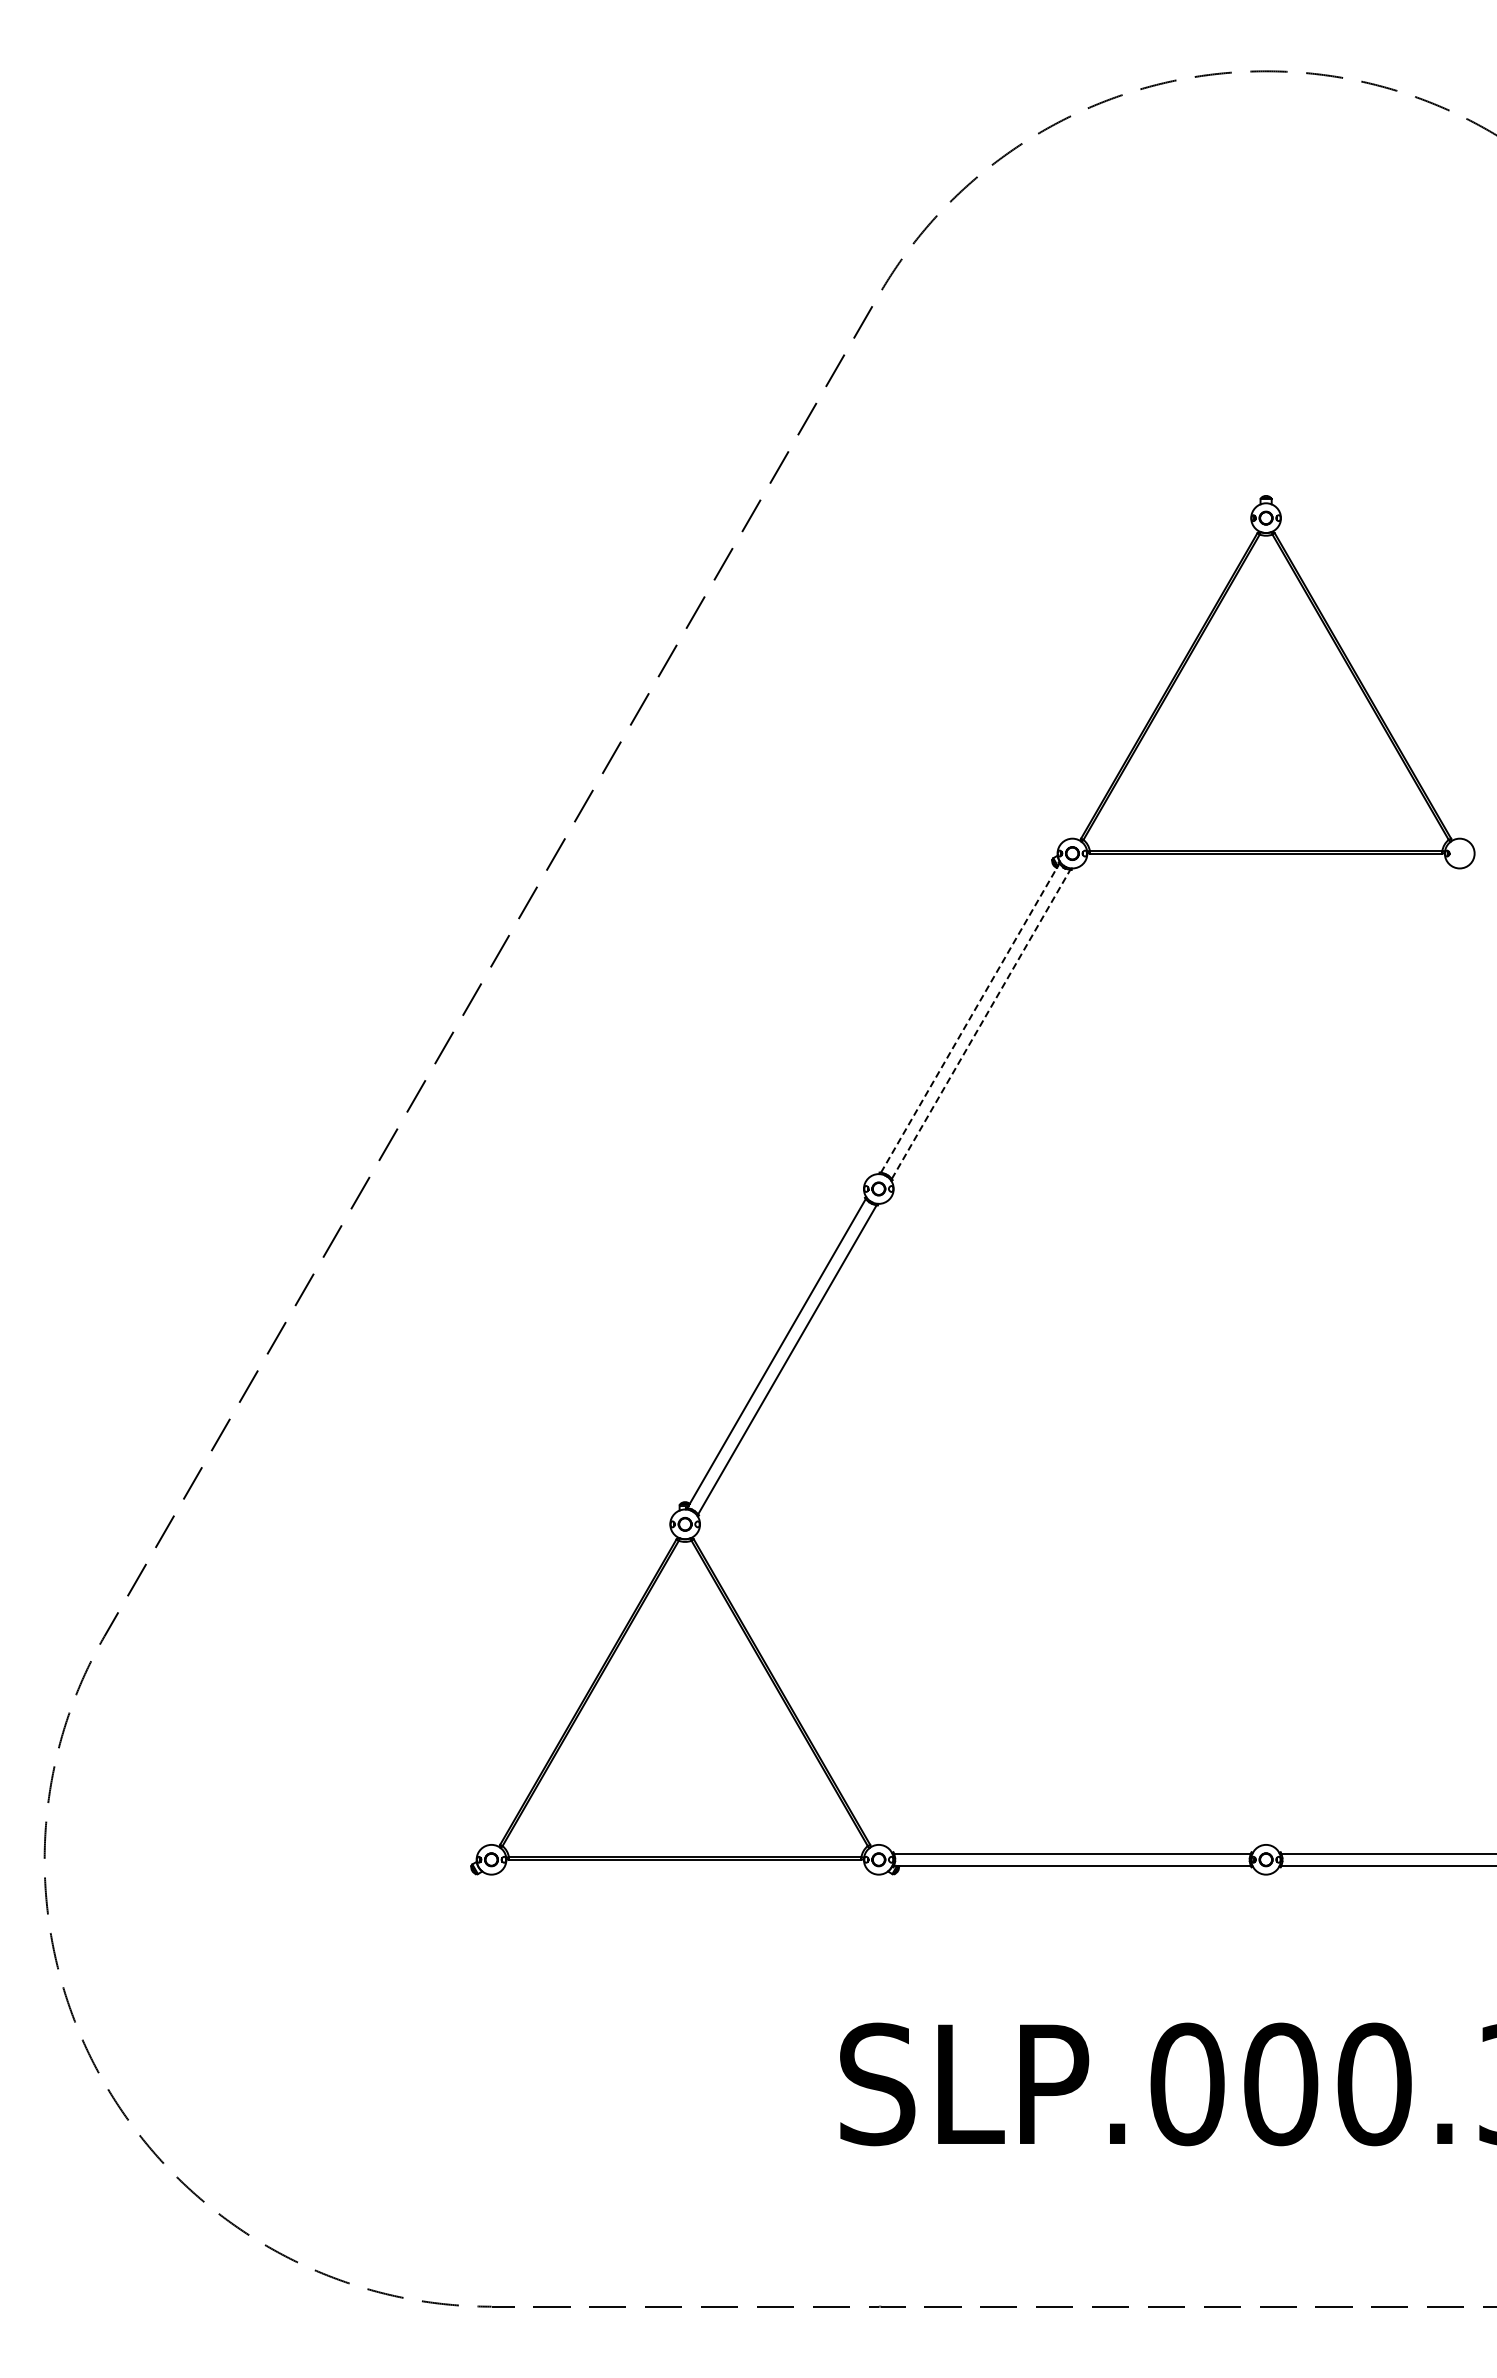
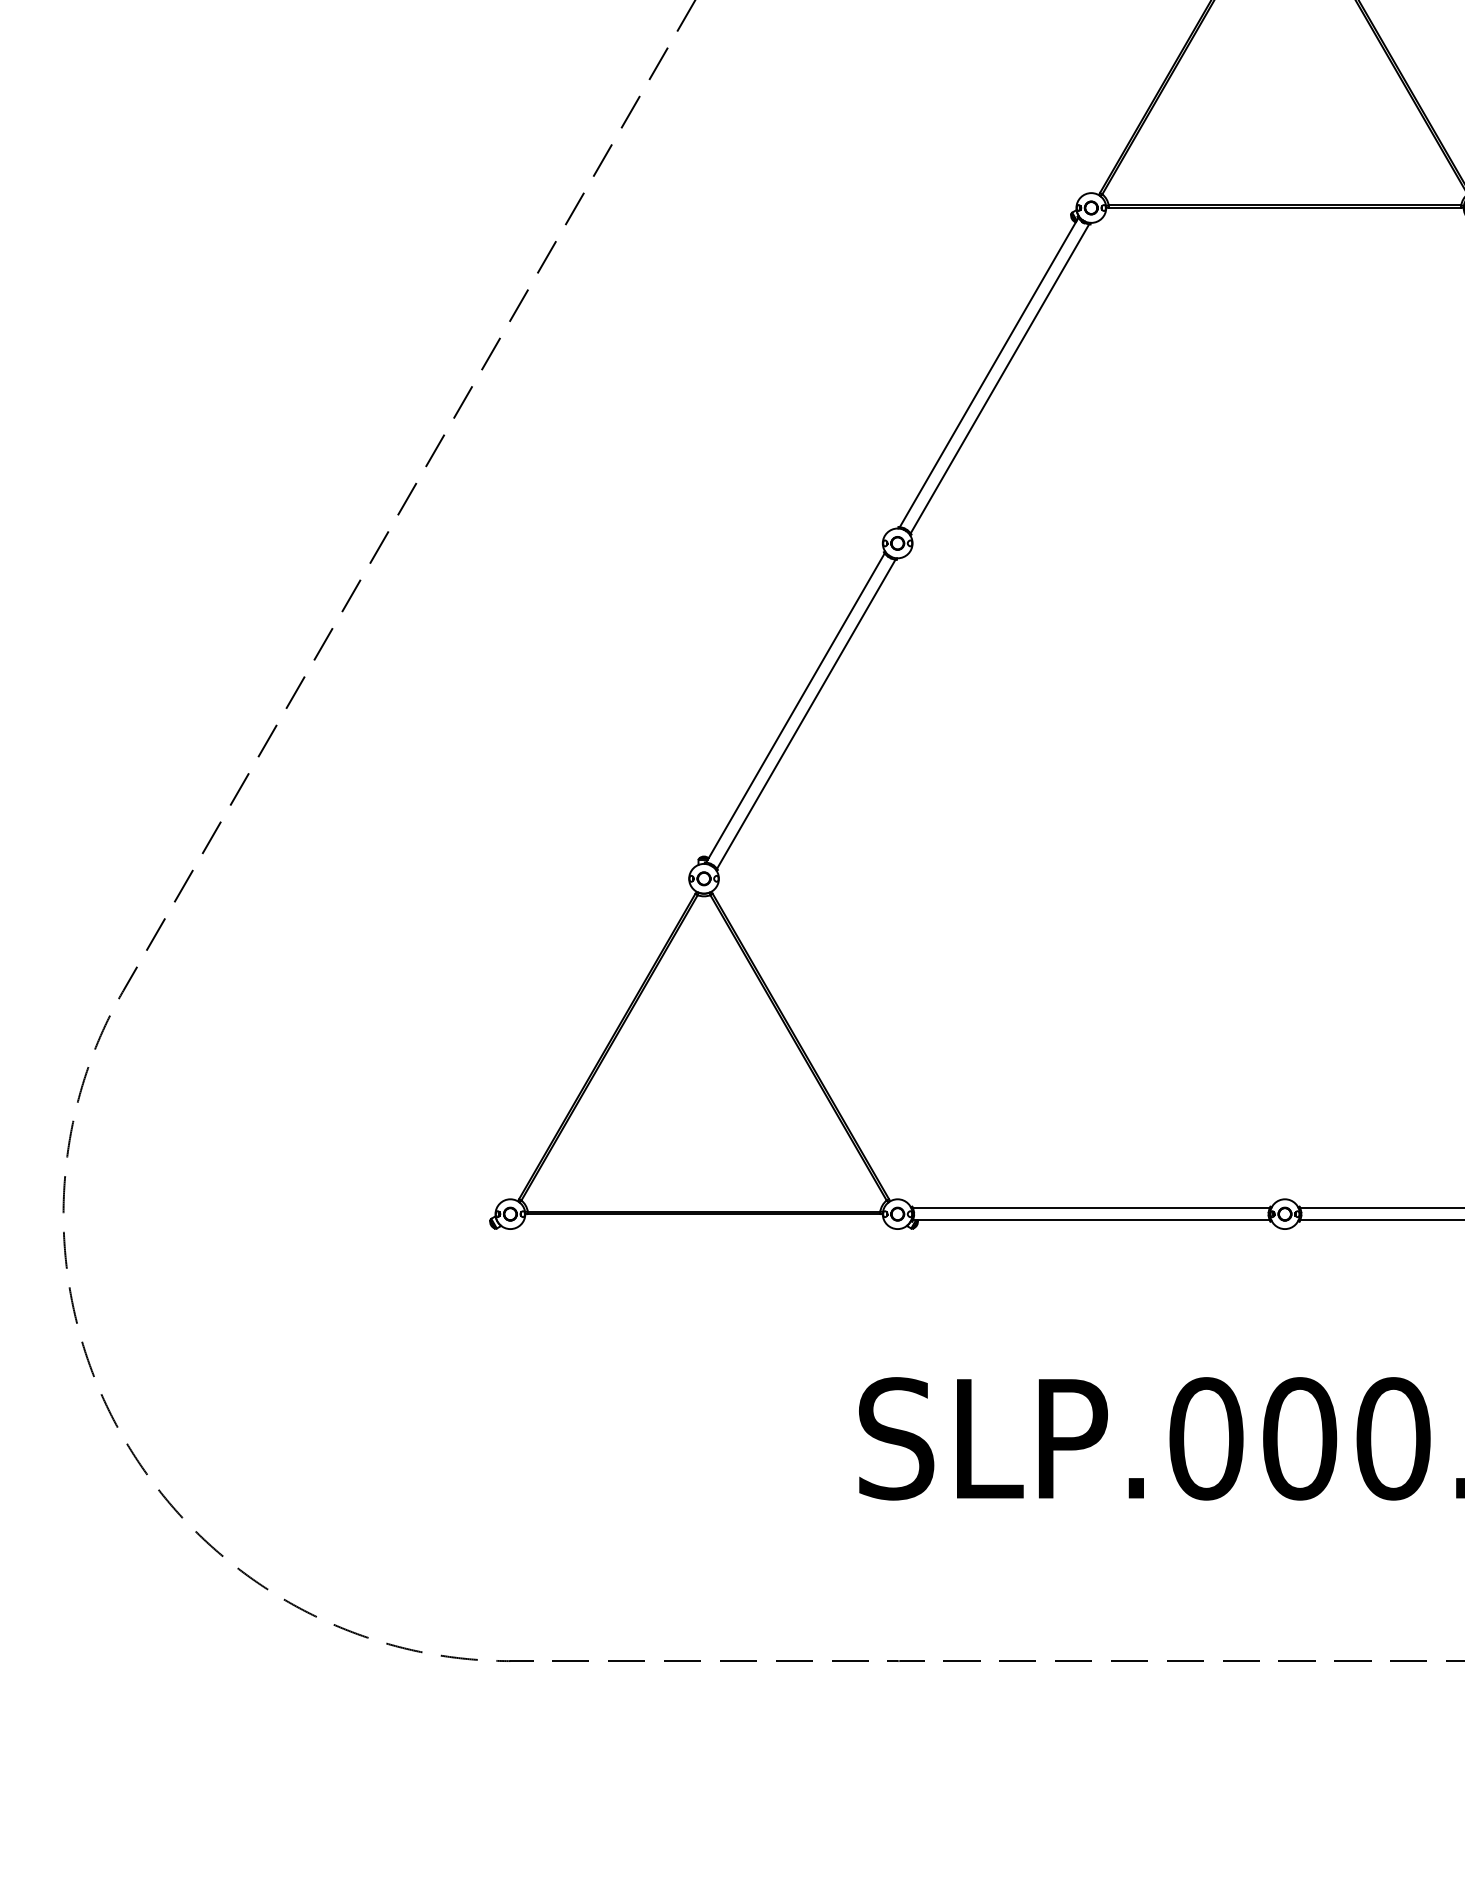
line: (970, 1017) -> (989, 371), dashed -> solid
line: (981, 1023) -> (1000, 377), dashed -> solid

